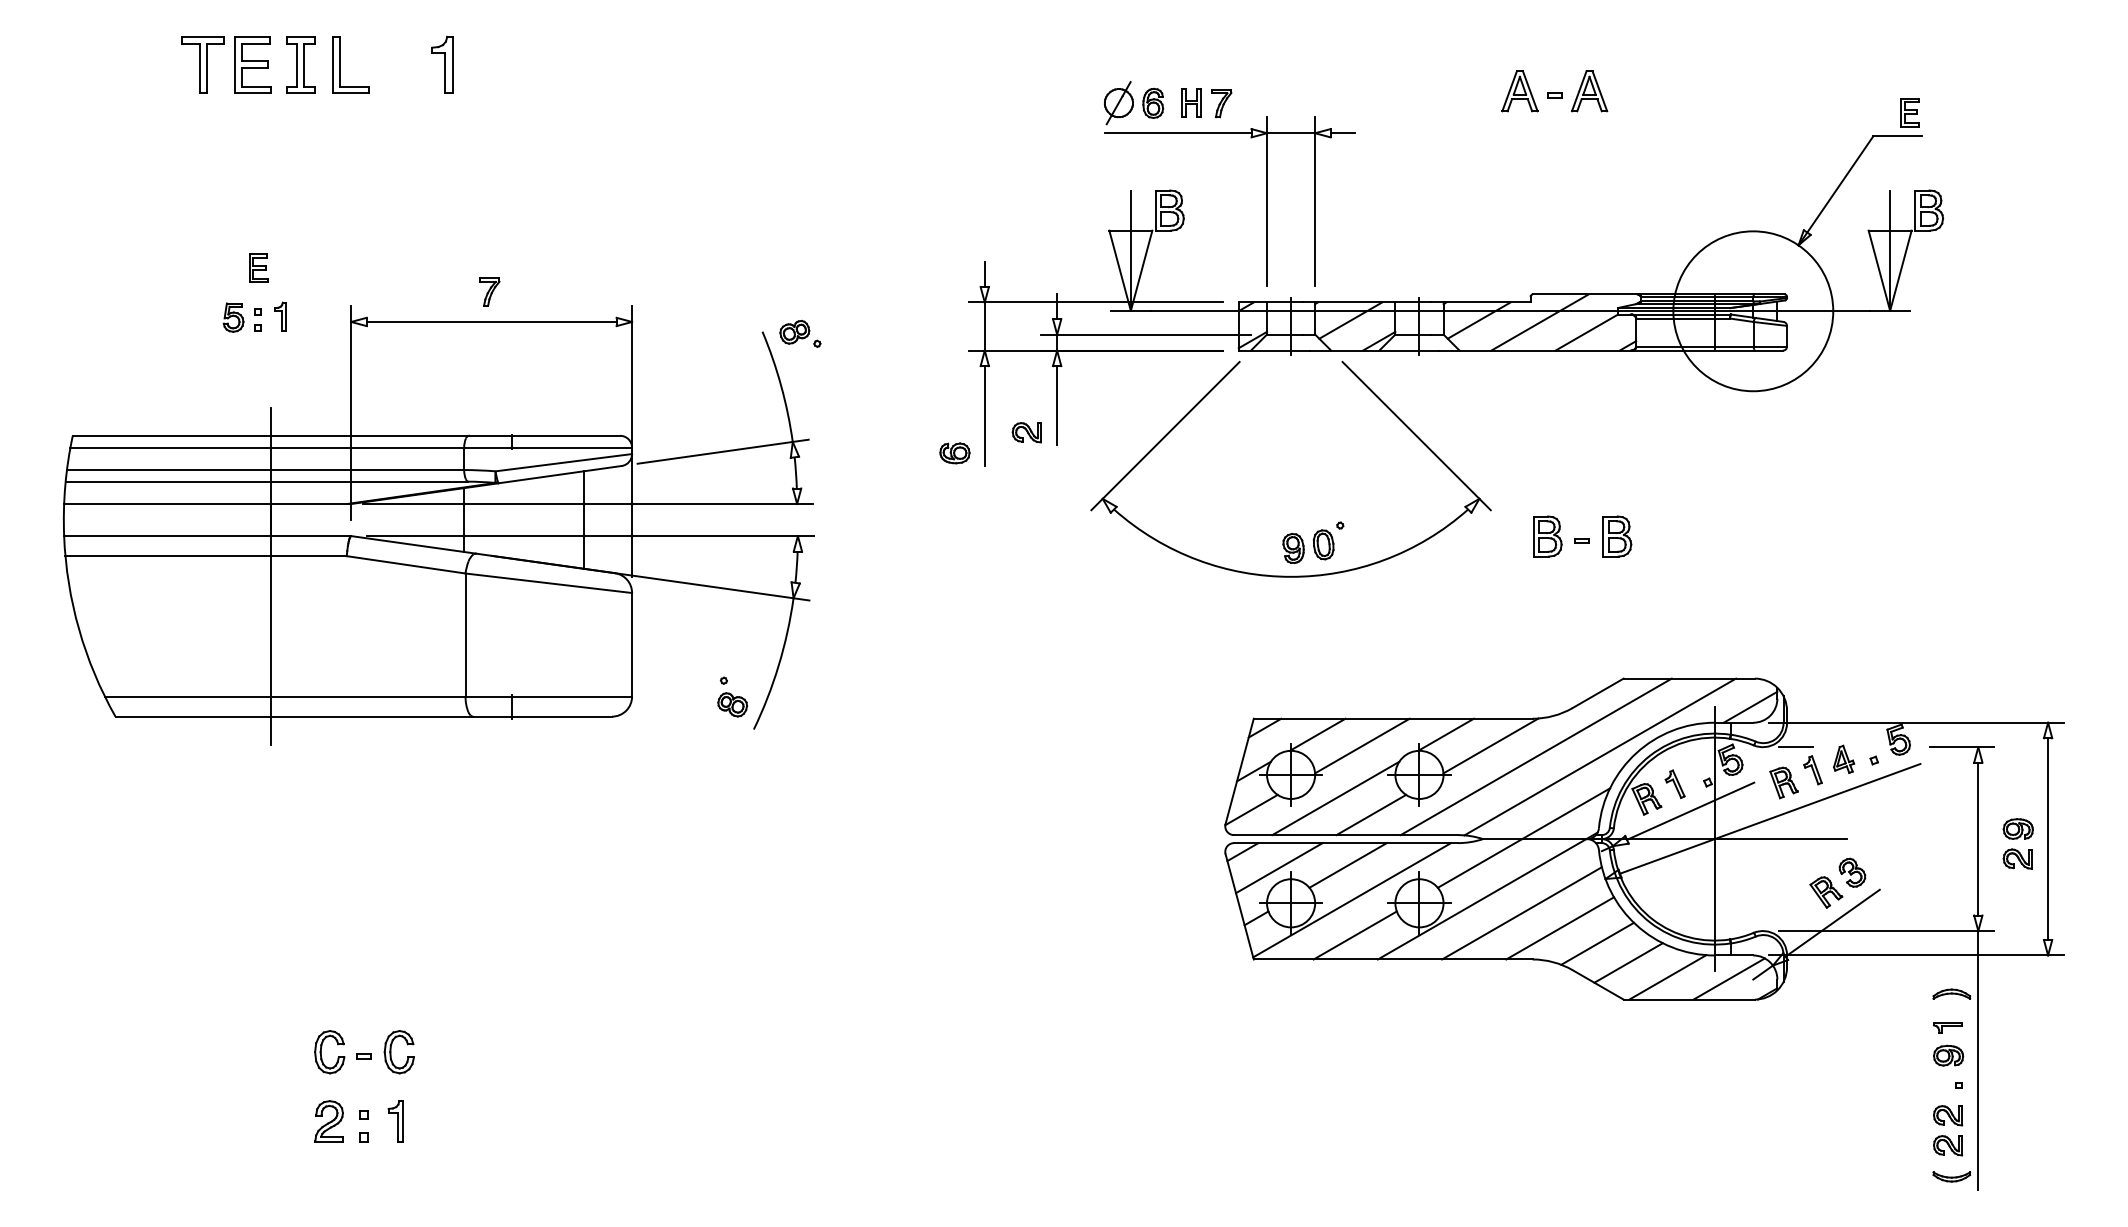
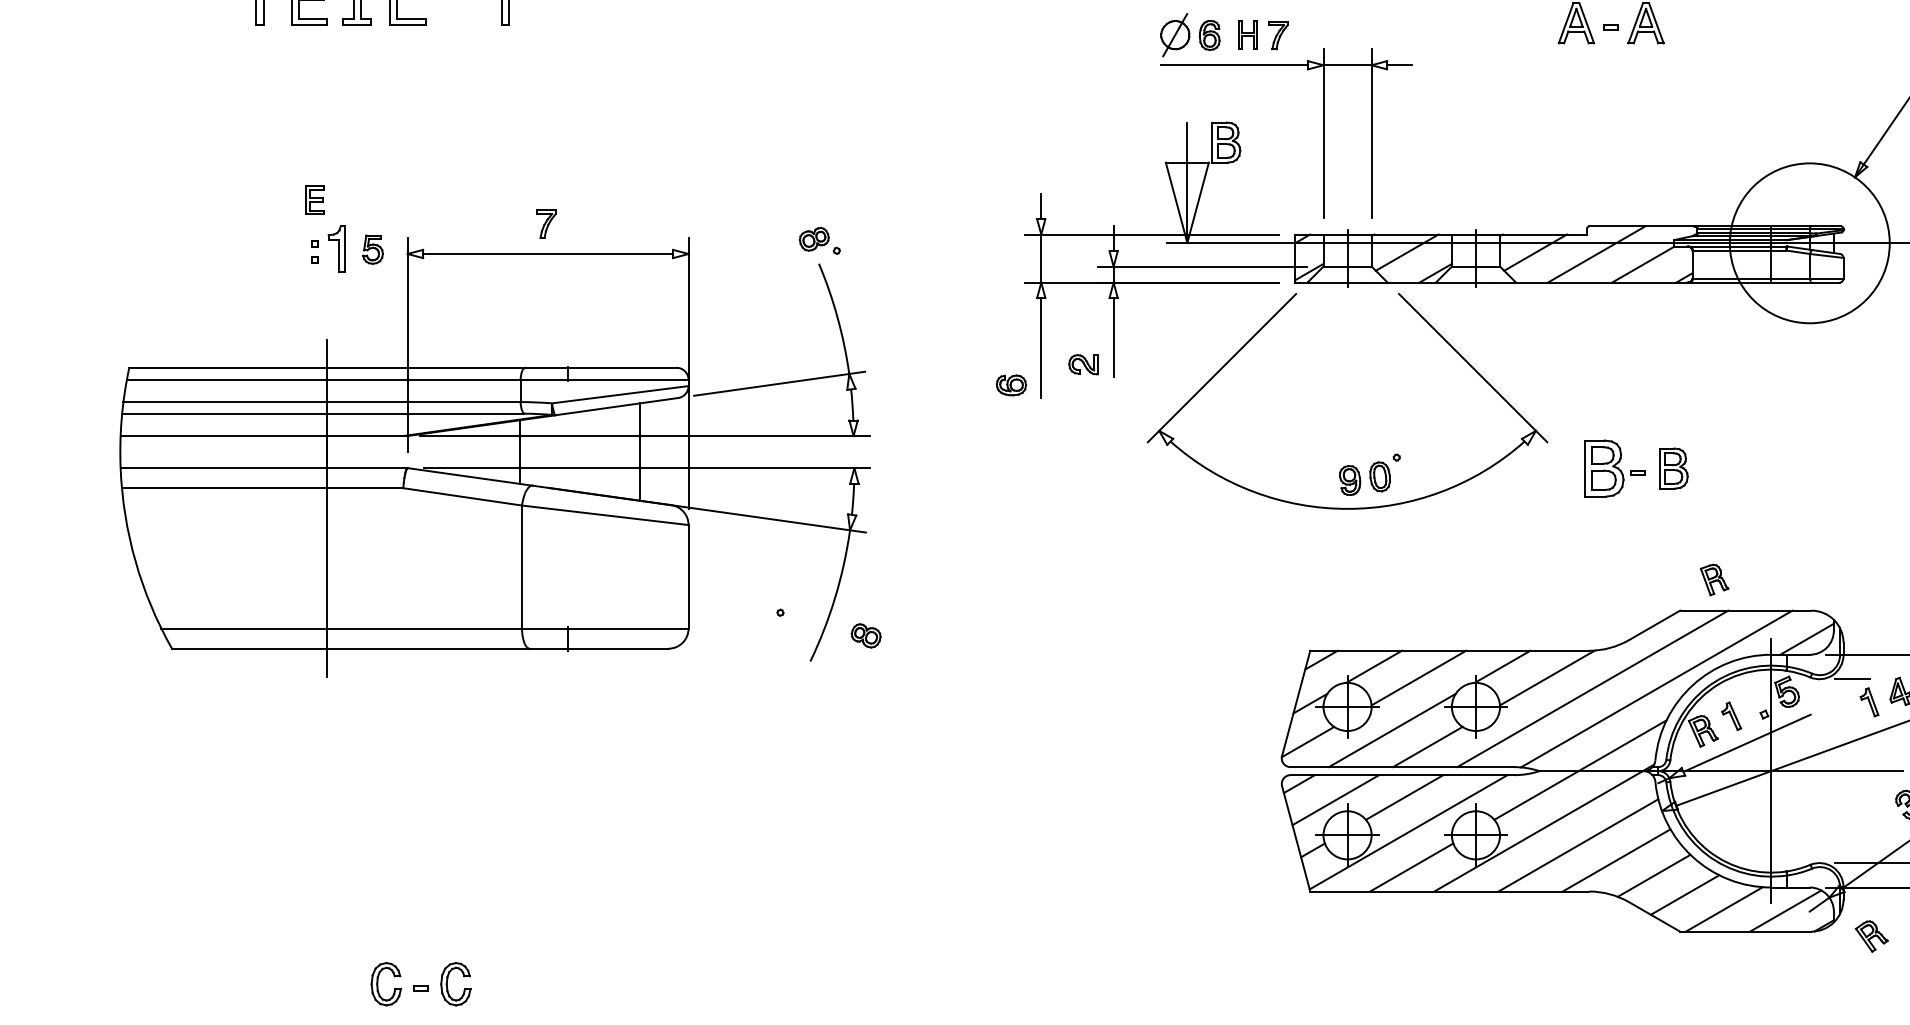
part: (280, 316) -> (336, 248), size x1.6
part: (233, 317) -> (372, 249), moved
part: (800, 333) -> (819, 240), moved
part: (1547, 536) -> (1603, 468), size x1.4
part: (732, 704) -> (865, 635), moved
part: (1783, 782) -> (1713, 579), moved
part: (1826, 892) -> (1871, 936), moved

